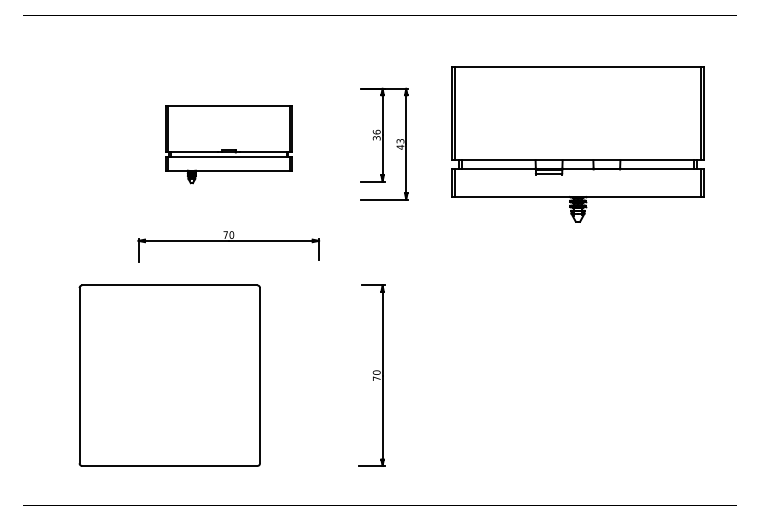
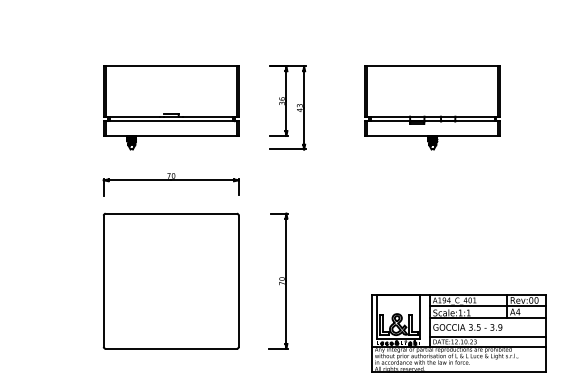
part: (228, 144) -> (171, 108), size x1.43
part: (577, 144) -> (432, 108), size x0.71
part: (169, 375) -> (171, 281), moved
part: (612, 445) -> (458, 333), added

